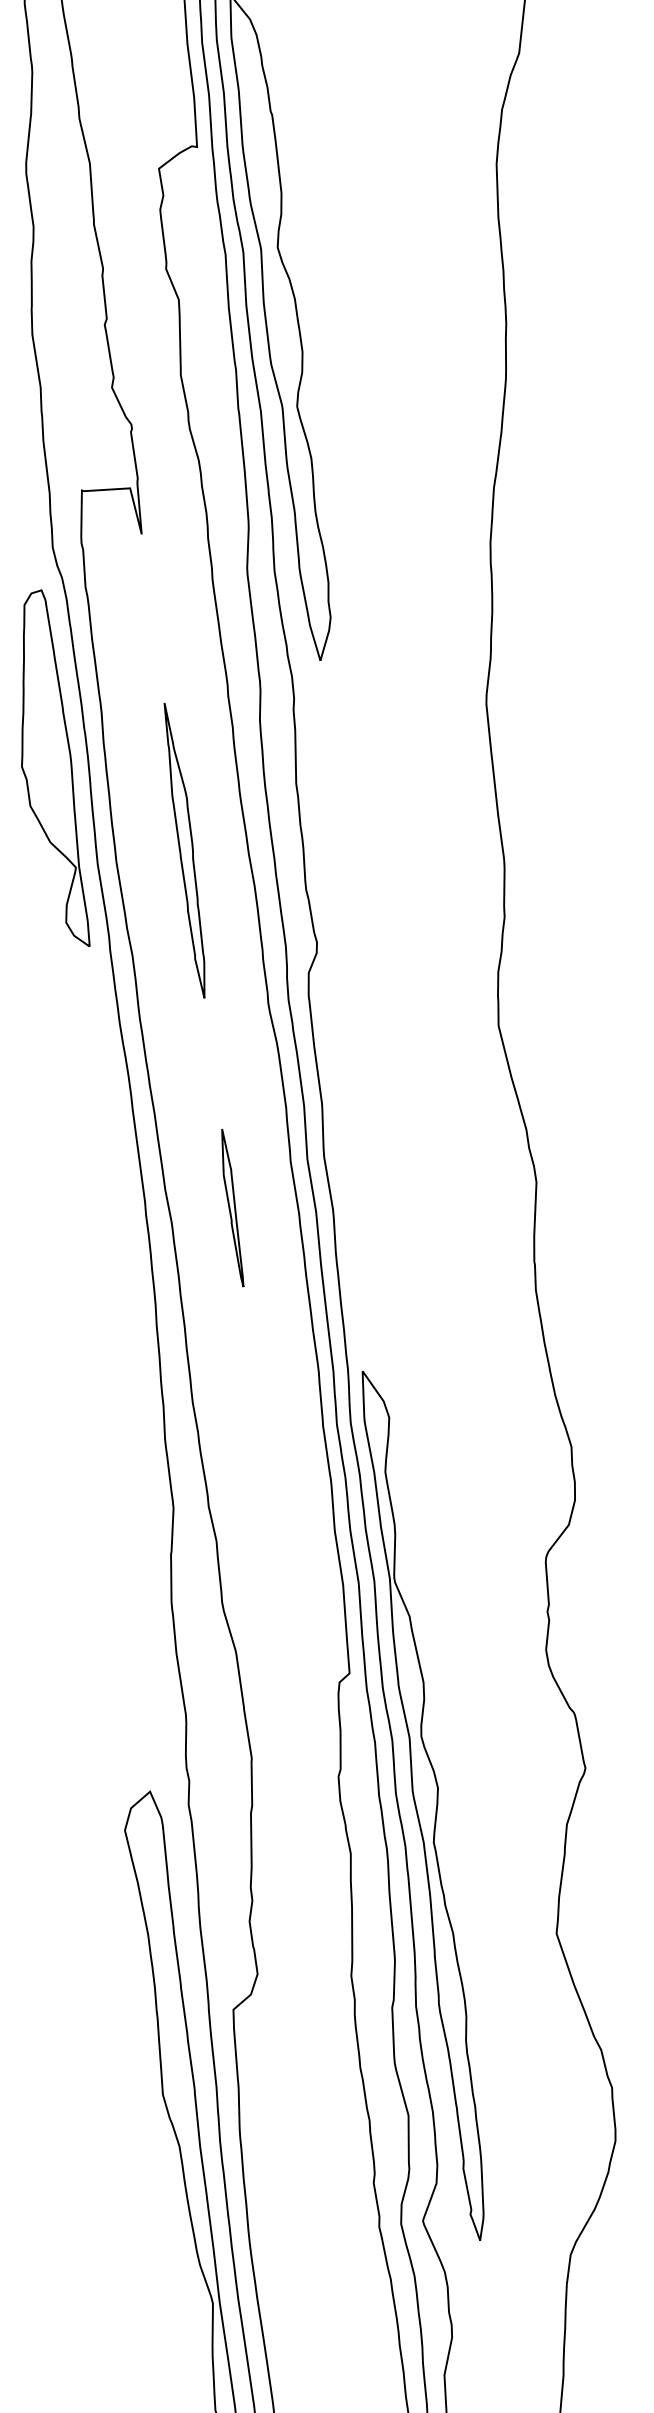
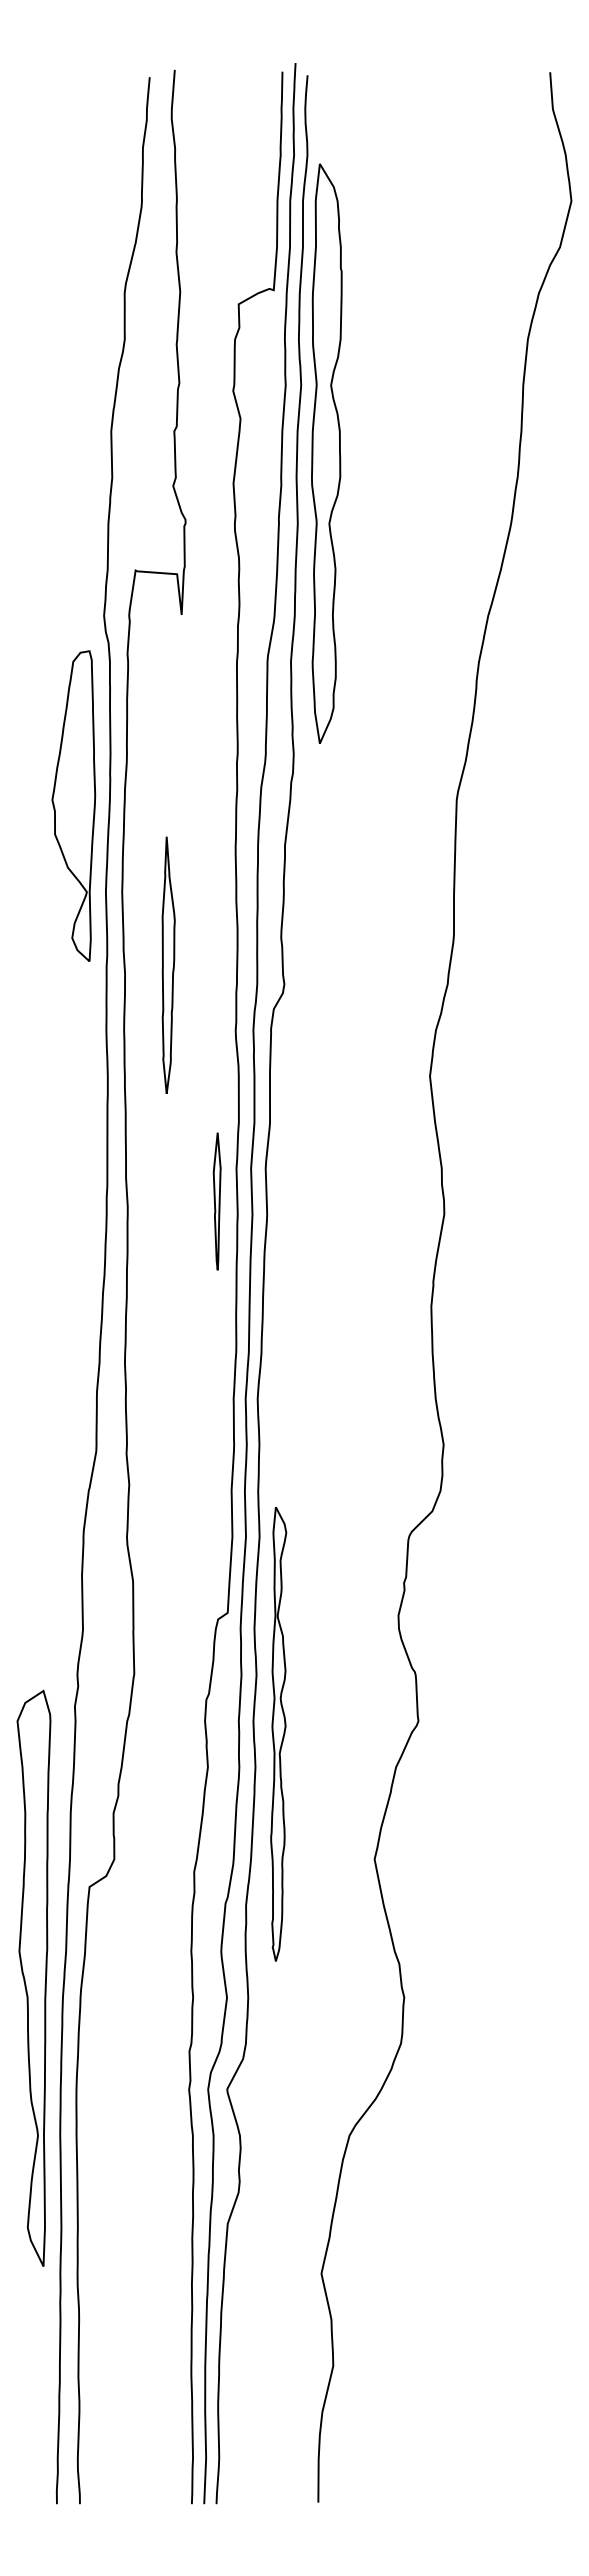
part: (186, 849) -> (168, 964), moved
part: (231, 1208) -> (216, 1201), moved
part: (426, 1804) -> (278, 1733), size x0.6

